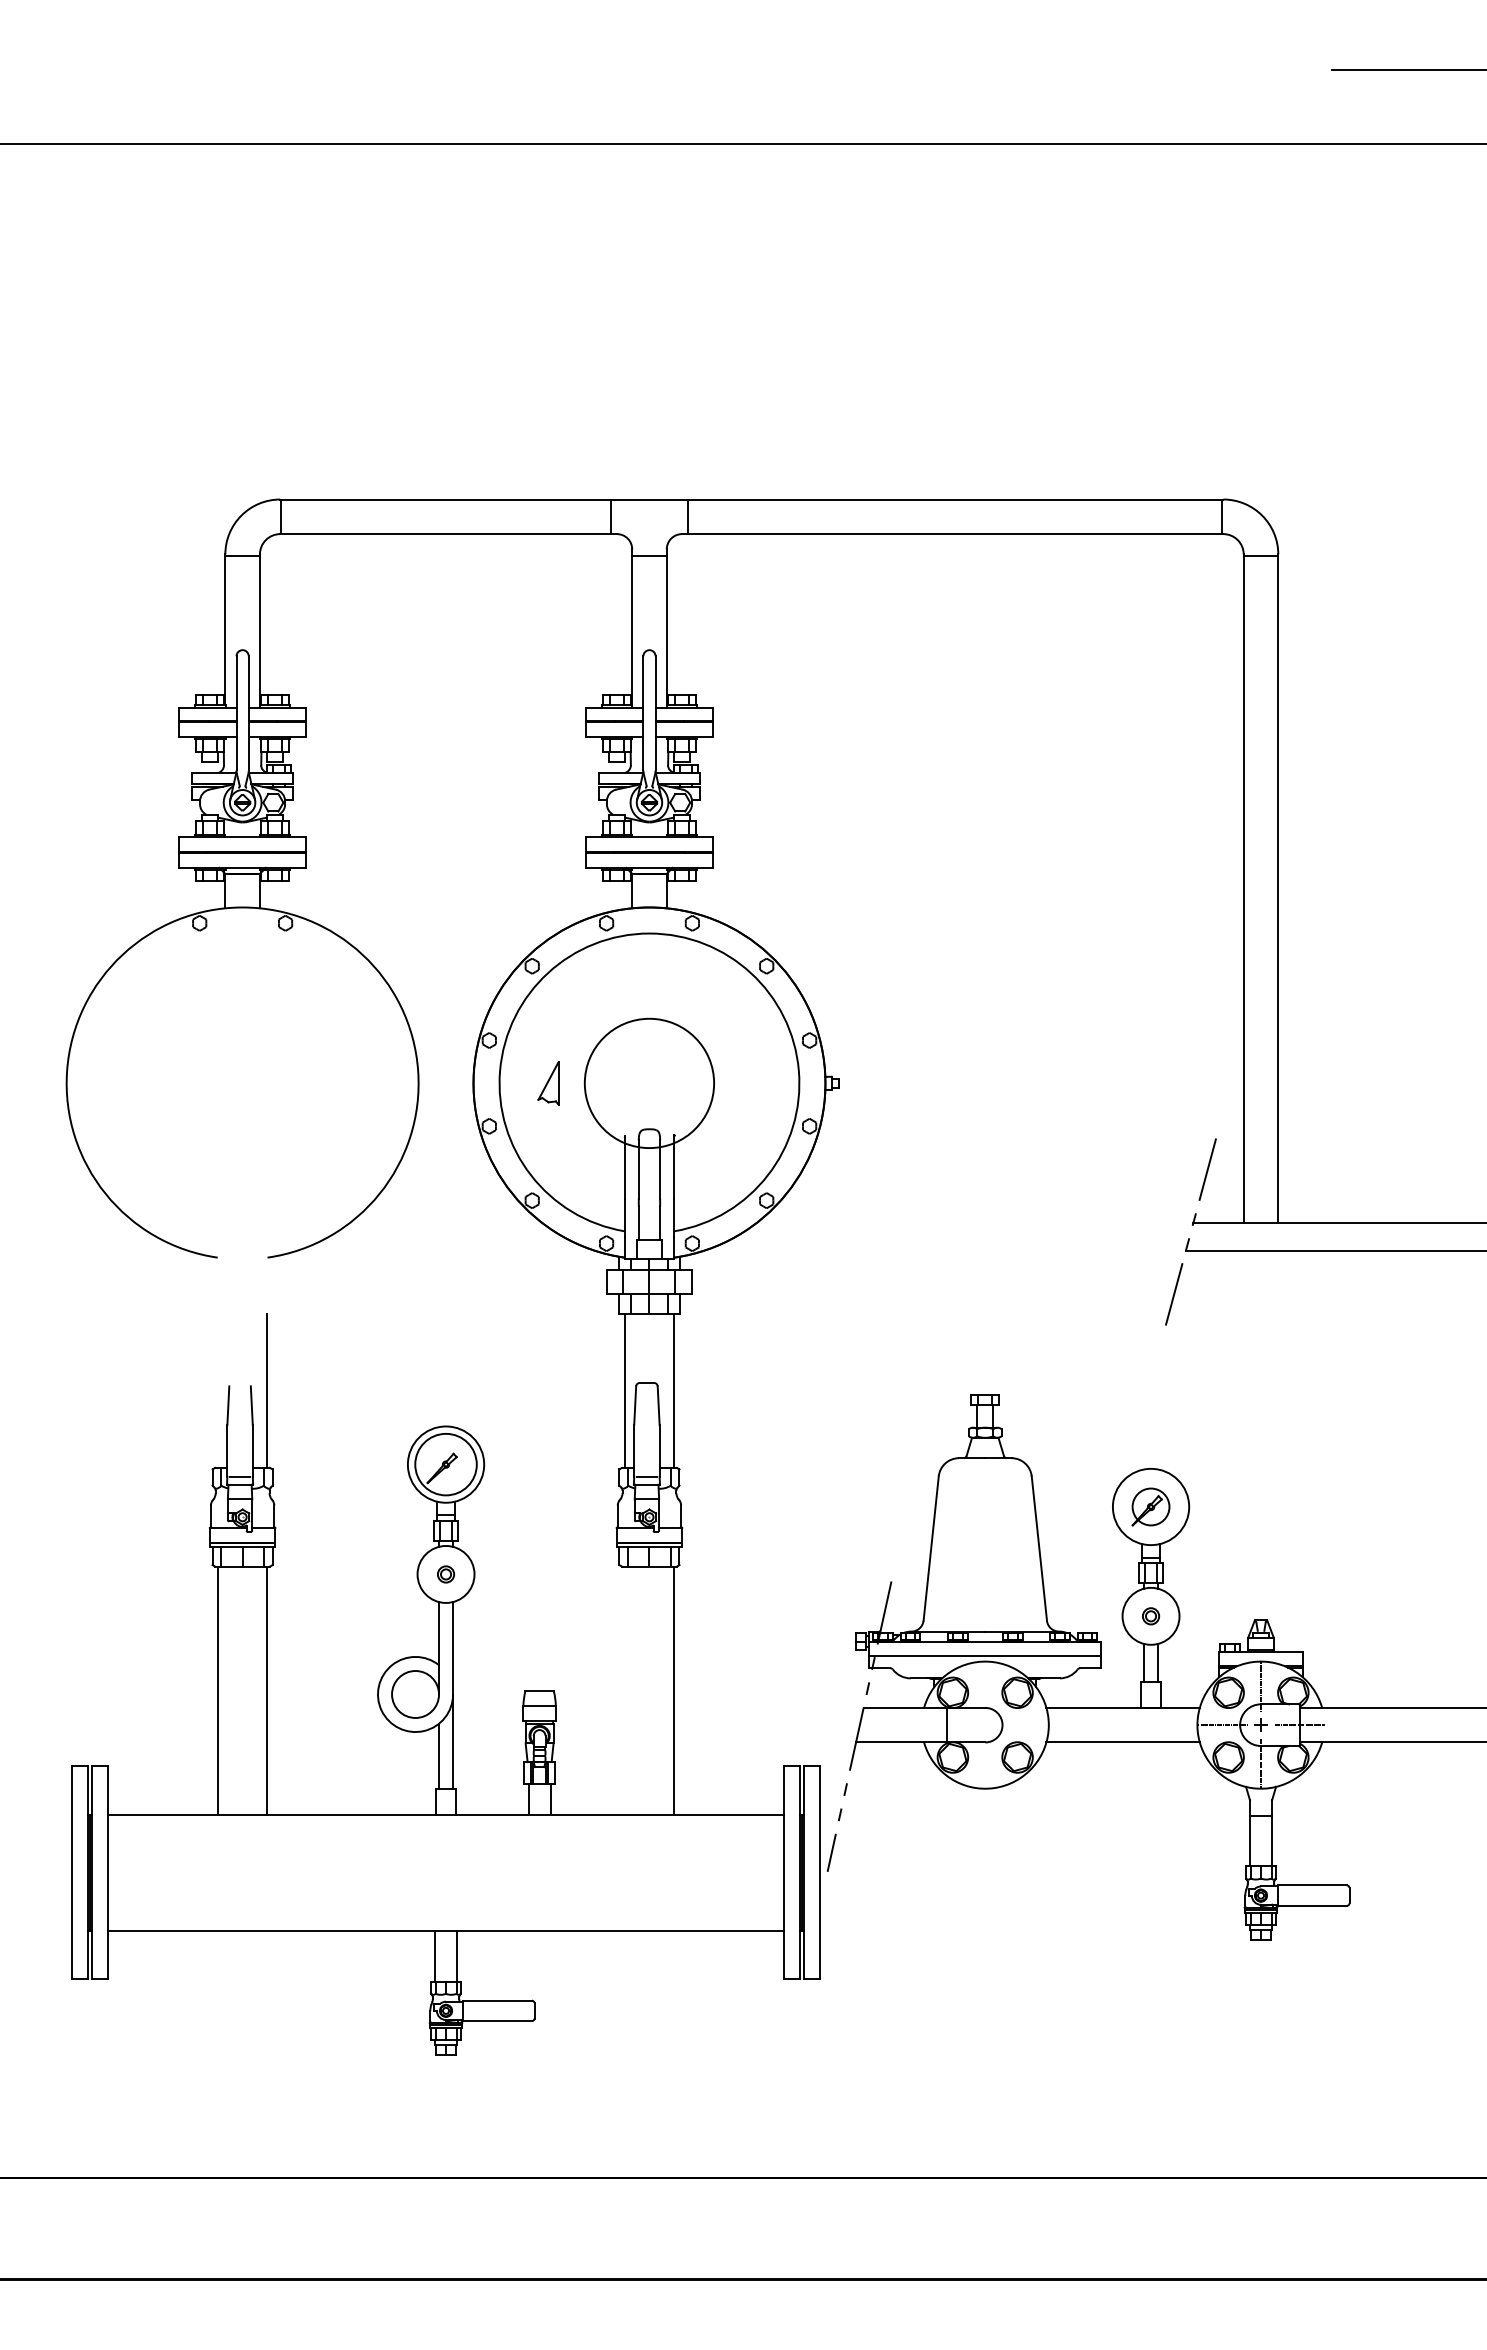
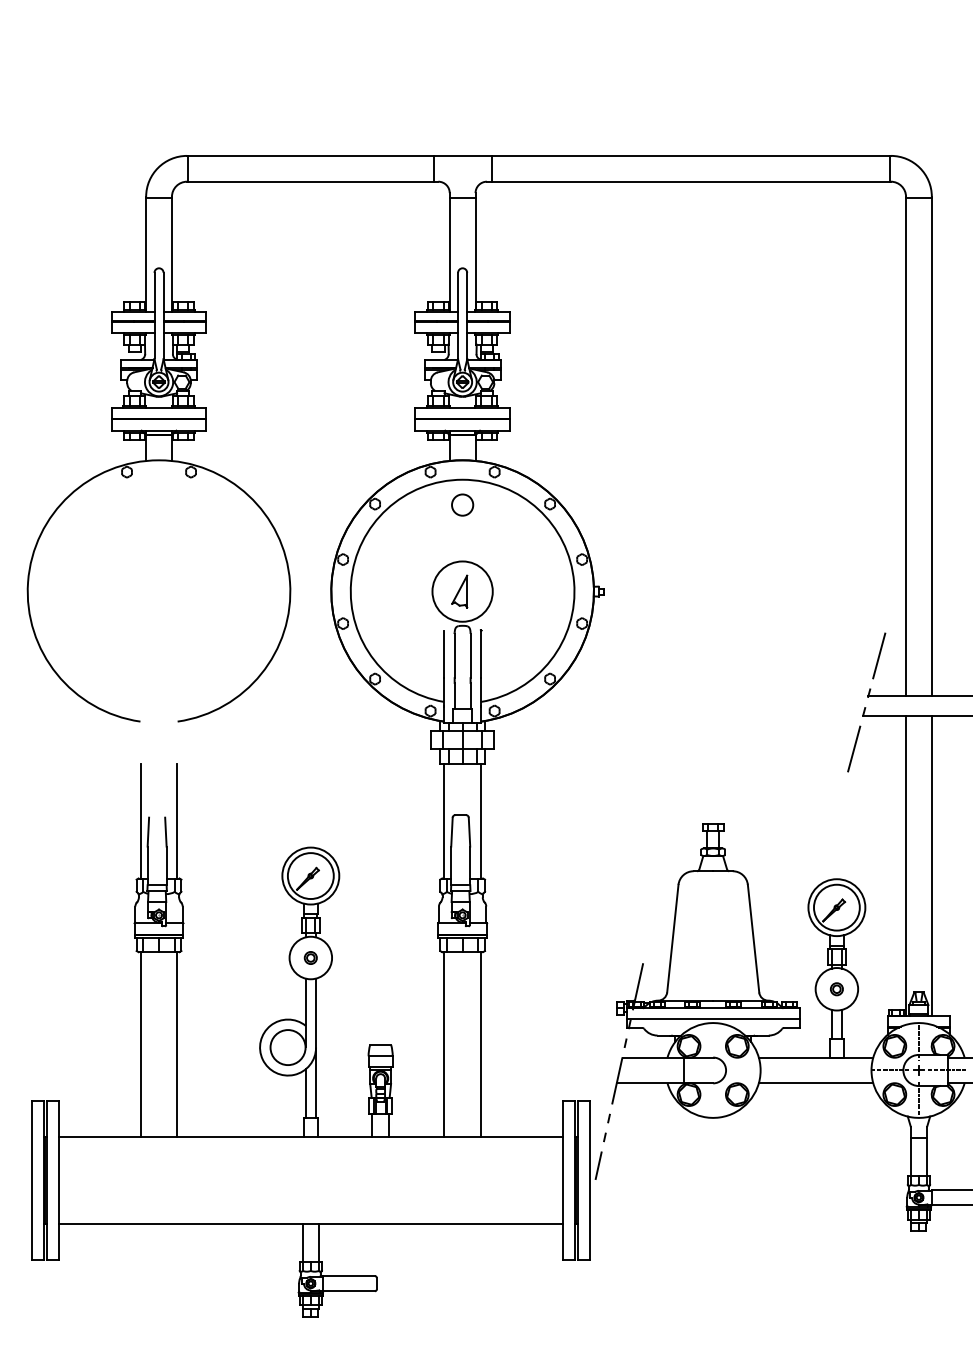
circle: (649, 967) -> (462, 505), added
part: (548, 1083) -> (459, 591), moved
circle: (649, 1083) -> (462, 591), size x0.62
line: (217, 1390) -> (140, 820), added
line: (1243, 1451) -> (905, 866), added
line: (1278, 1451) -> (932, 866), added
circle: (1150, 1506) -> (836, 907), size x1.67
line: (624, 1690) -> (443, 1044), added

